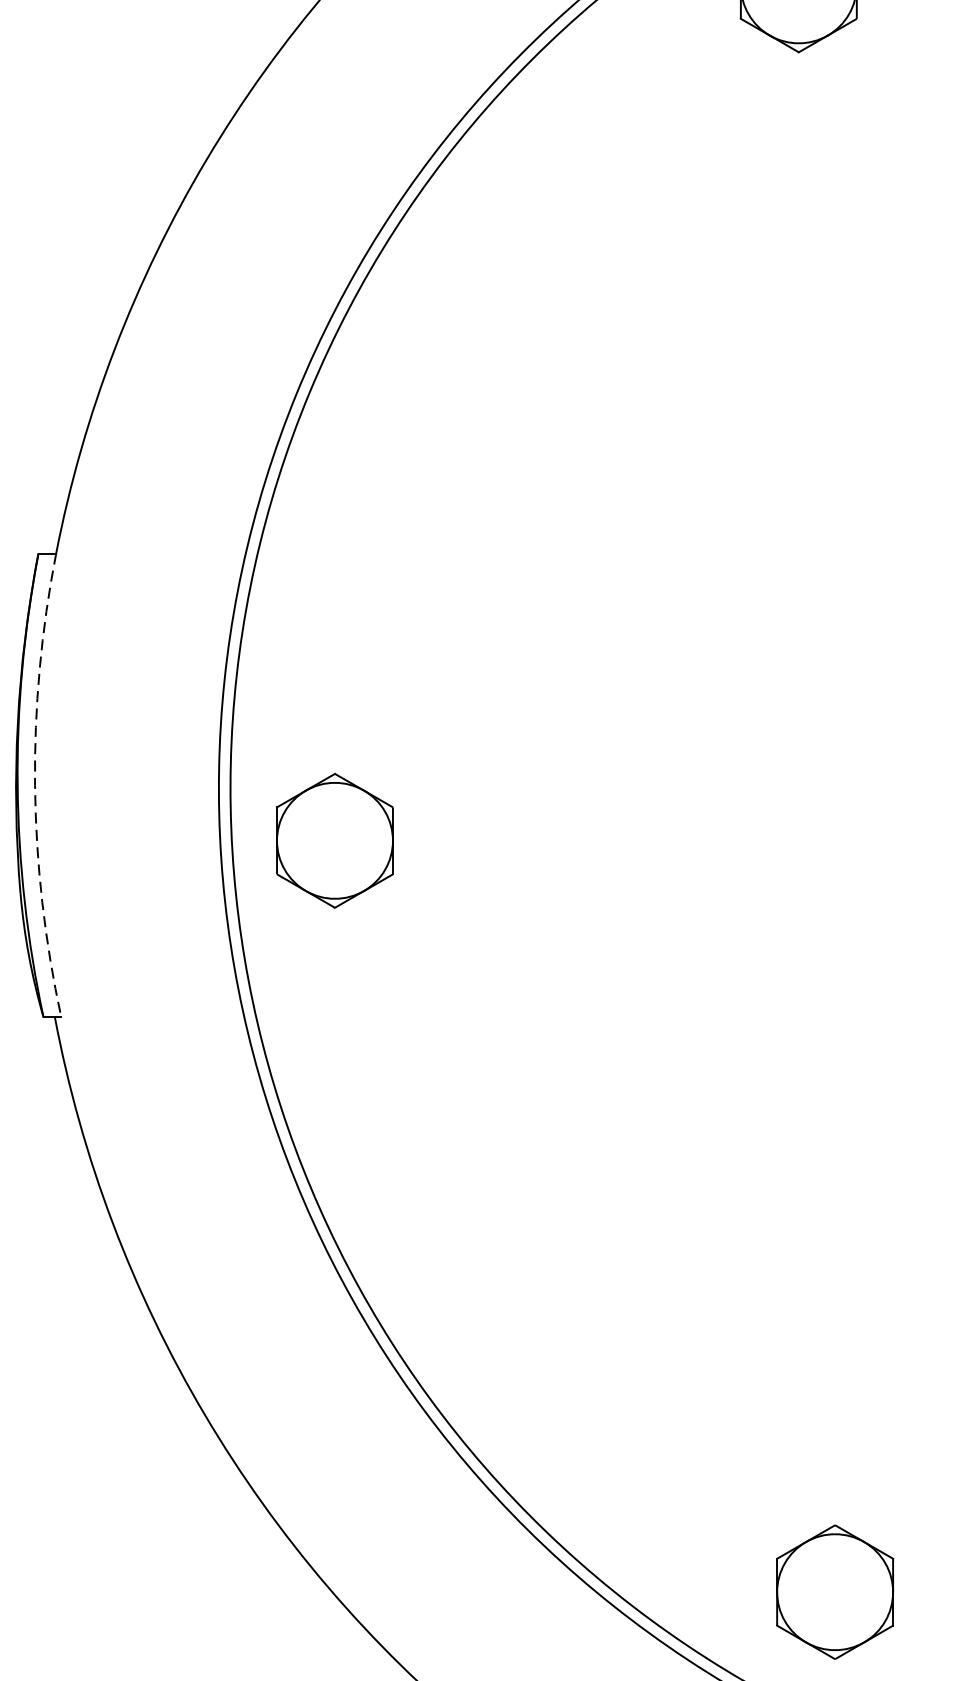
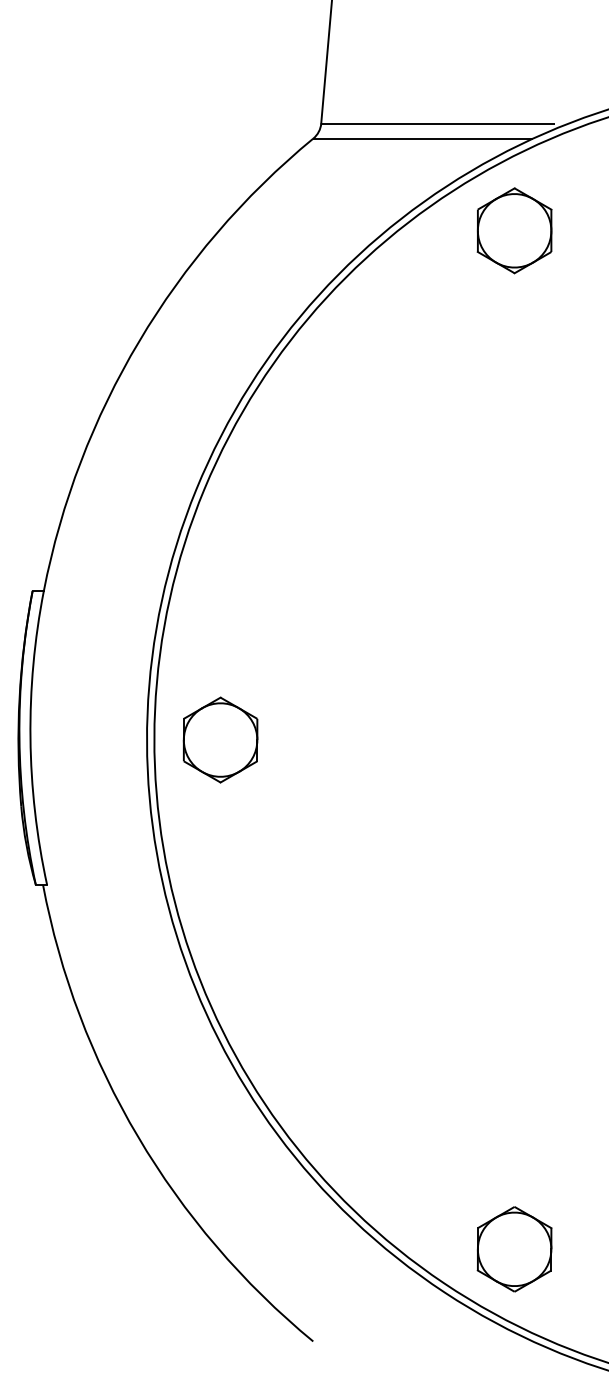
arc: (35, 786) -> (30, 738), dashed -> solid
part: (334, 839) -> (220, 739), moved
part: (834, 1592) -> (514, 1249), moved

